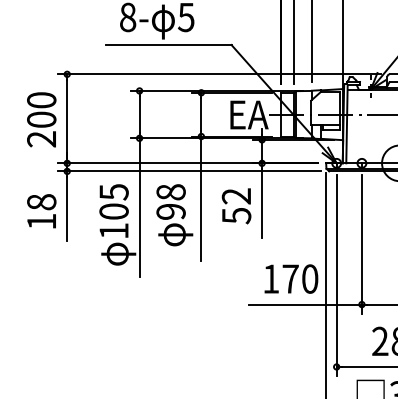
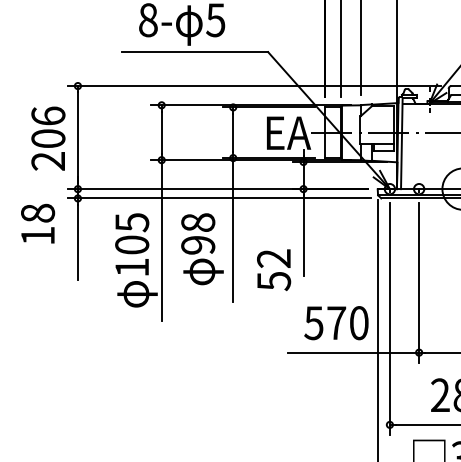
text: (41, 100) -> (48, 116), 200 -> 206
text: (236, 206) -> (273, 270), moved
text: (41, 211) -> (37, 224), moved
text: (270, 278) -> (313, 322), 170 -> 570

